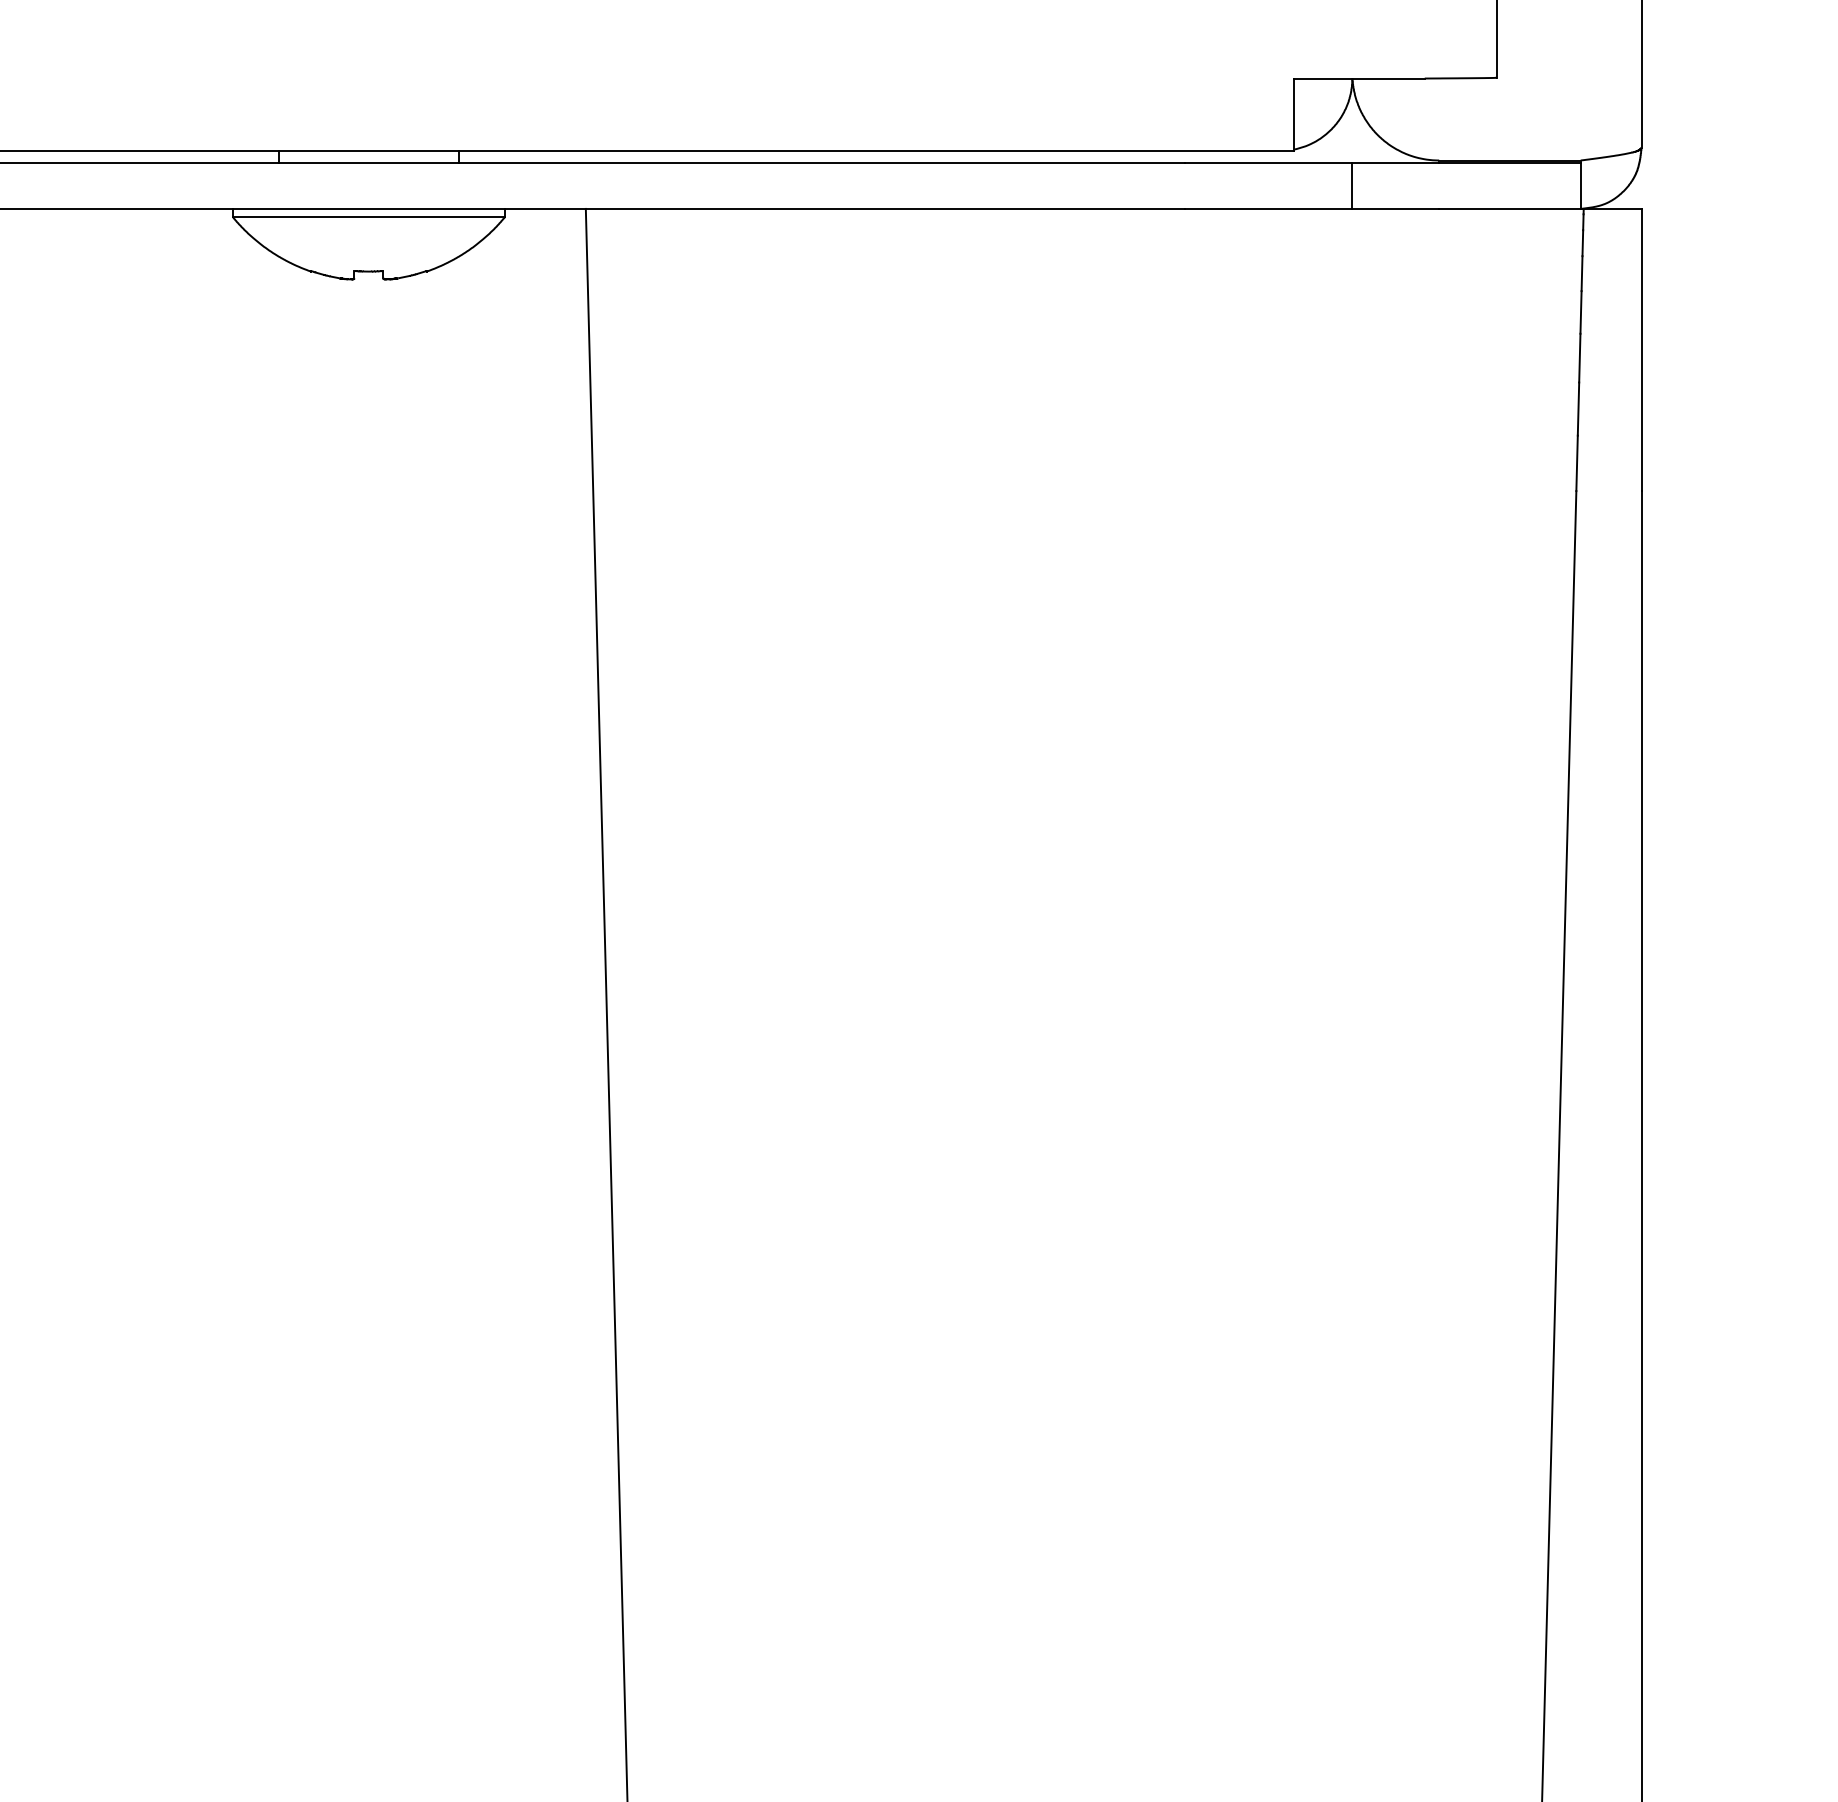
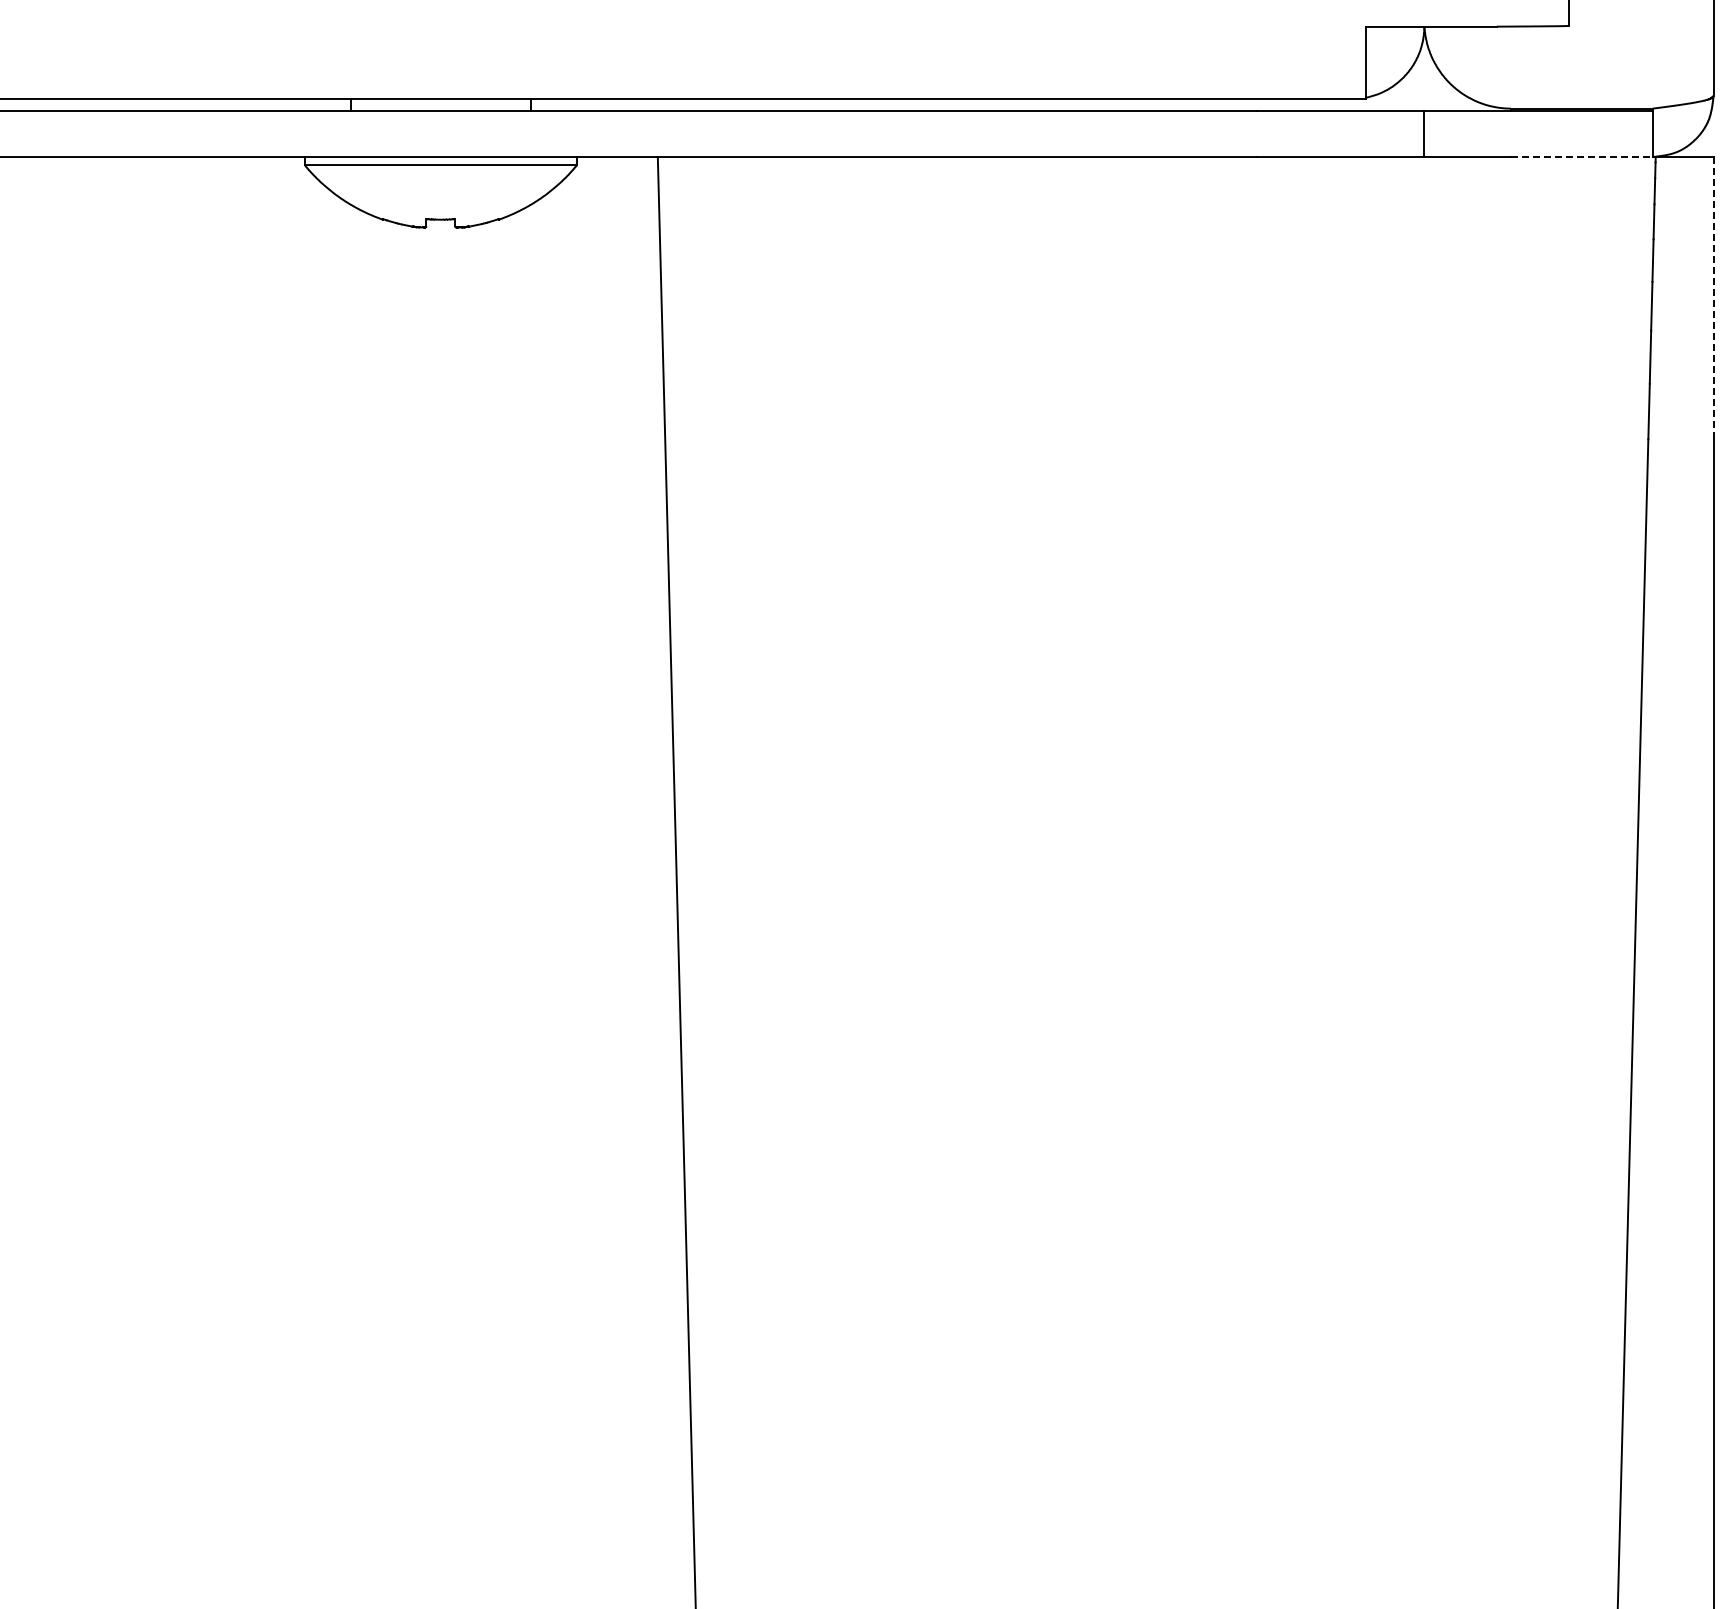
line: (1509, 208) -> (1581, 156), solid -> dashed
line: (1641, 350) -> (1713, 298), solid -> dashed

